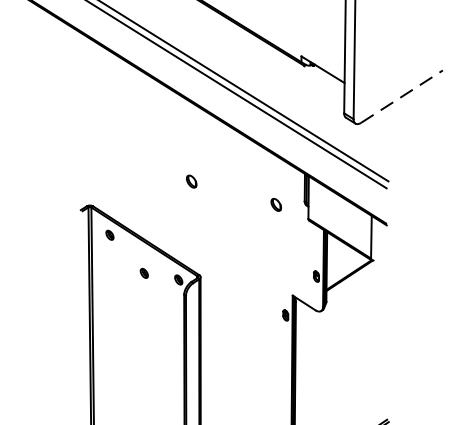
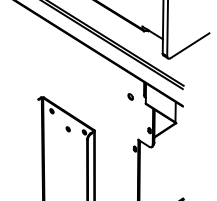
line: (402, 96) -> (190, 45), dashed -> solid
part: (191, 180) -> (90, 85), removed

